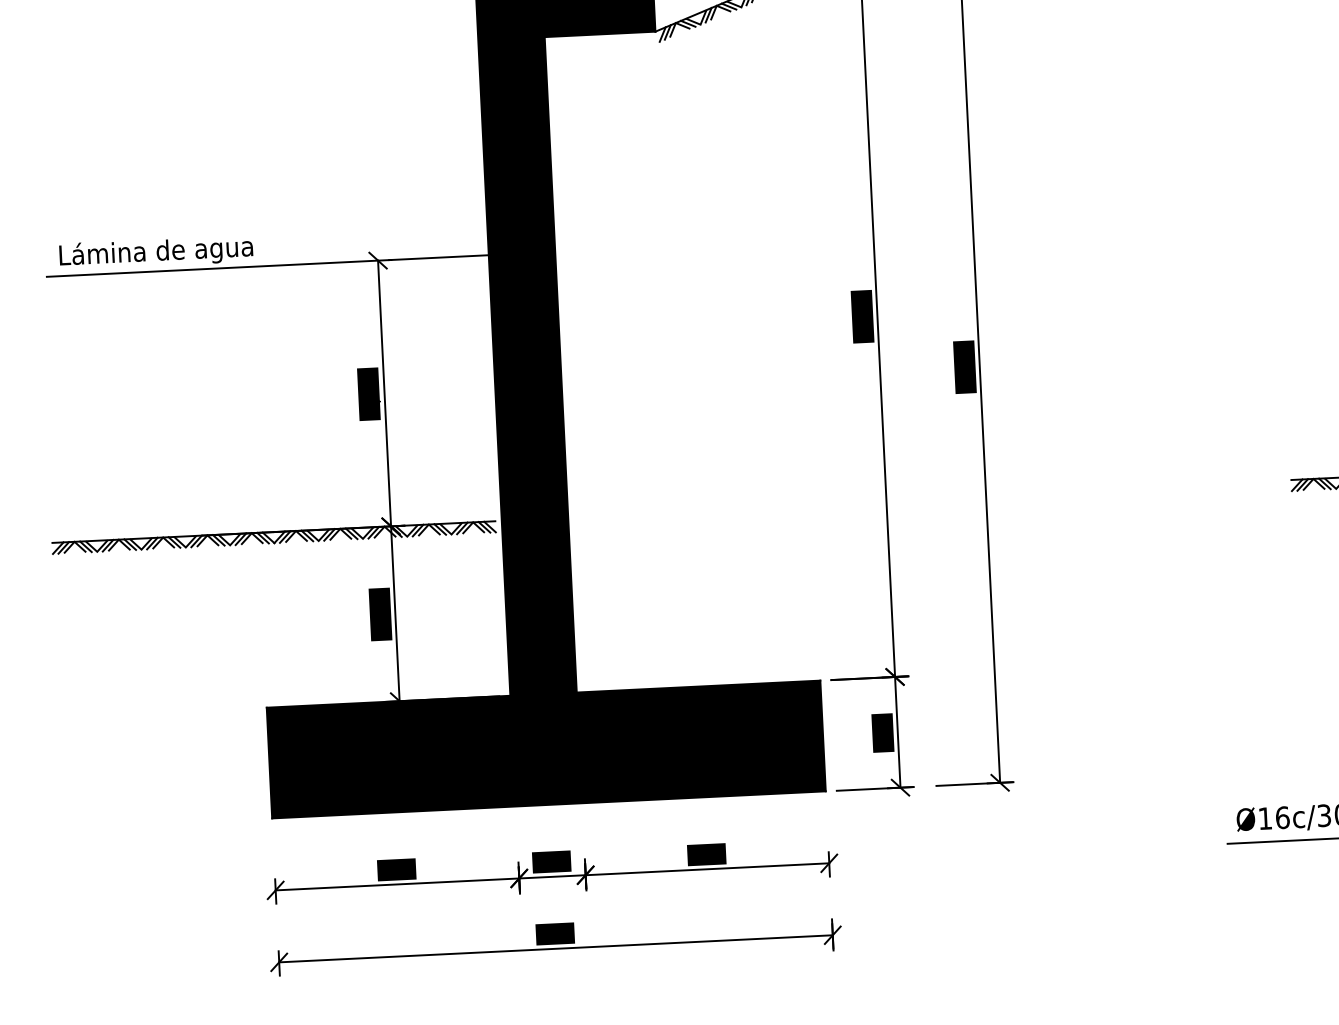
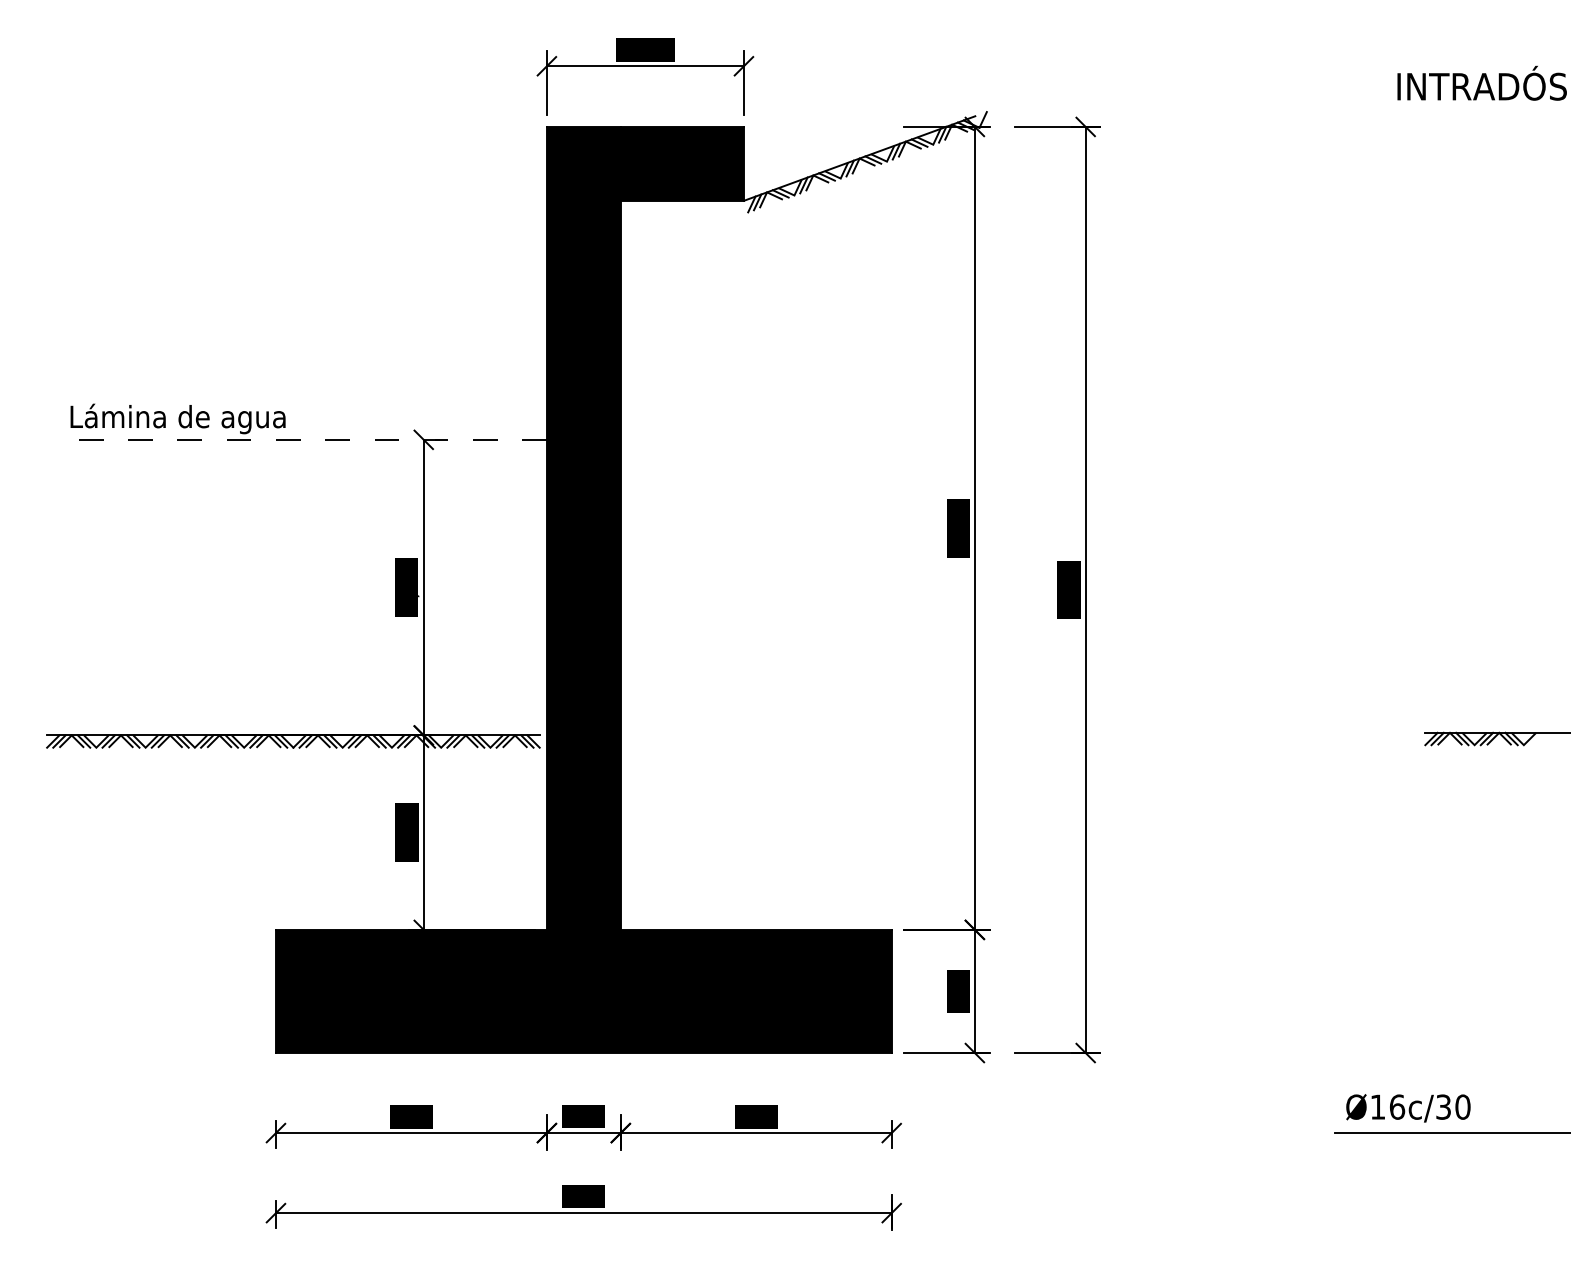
line: (267, 265) -> (300, 439), solid -> dashed

